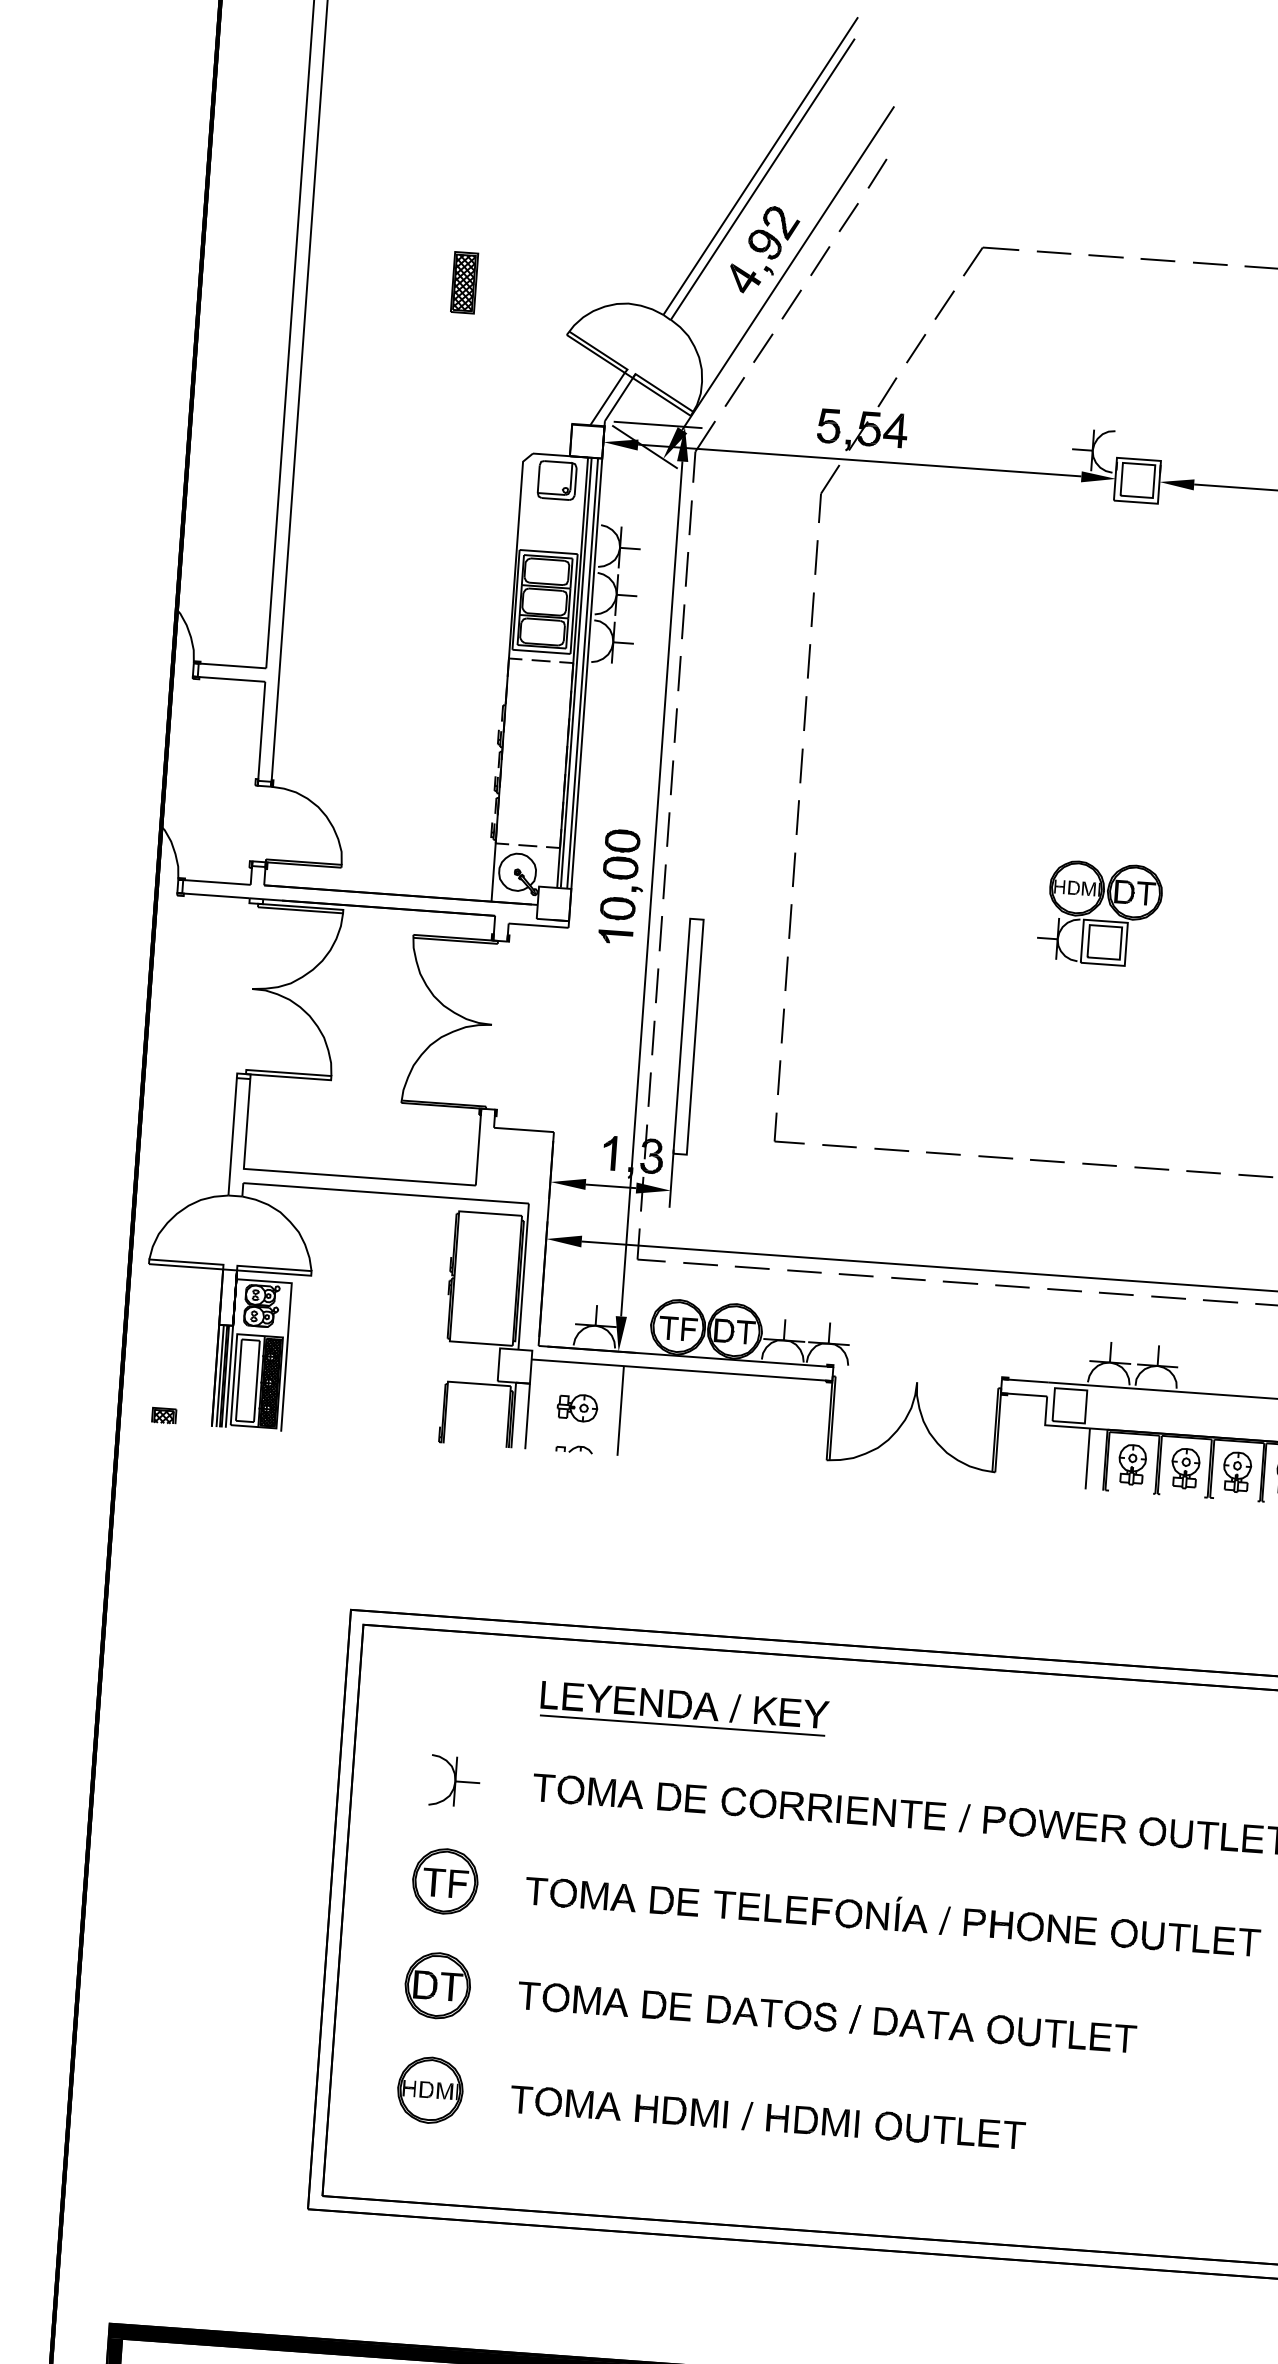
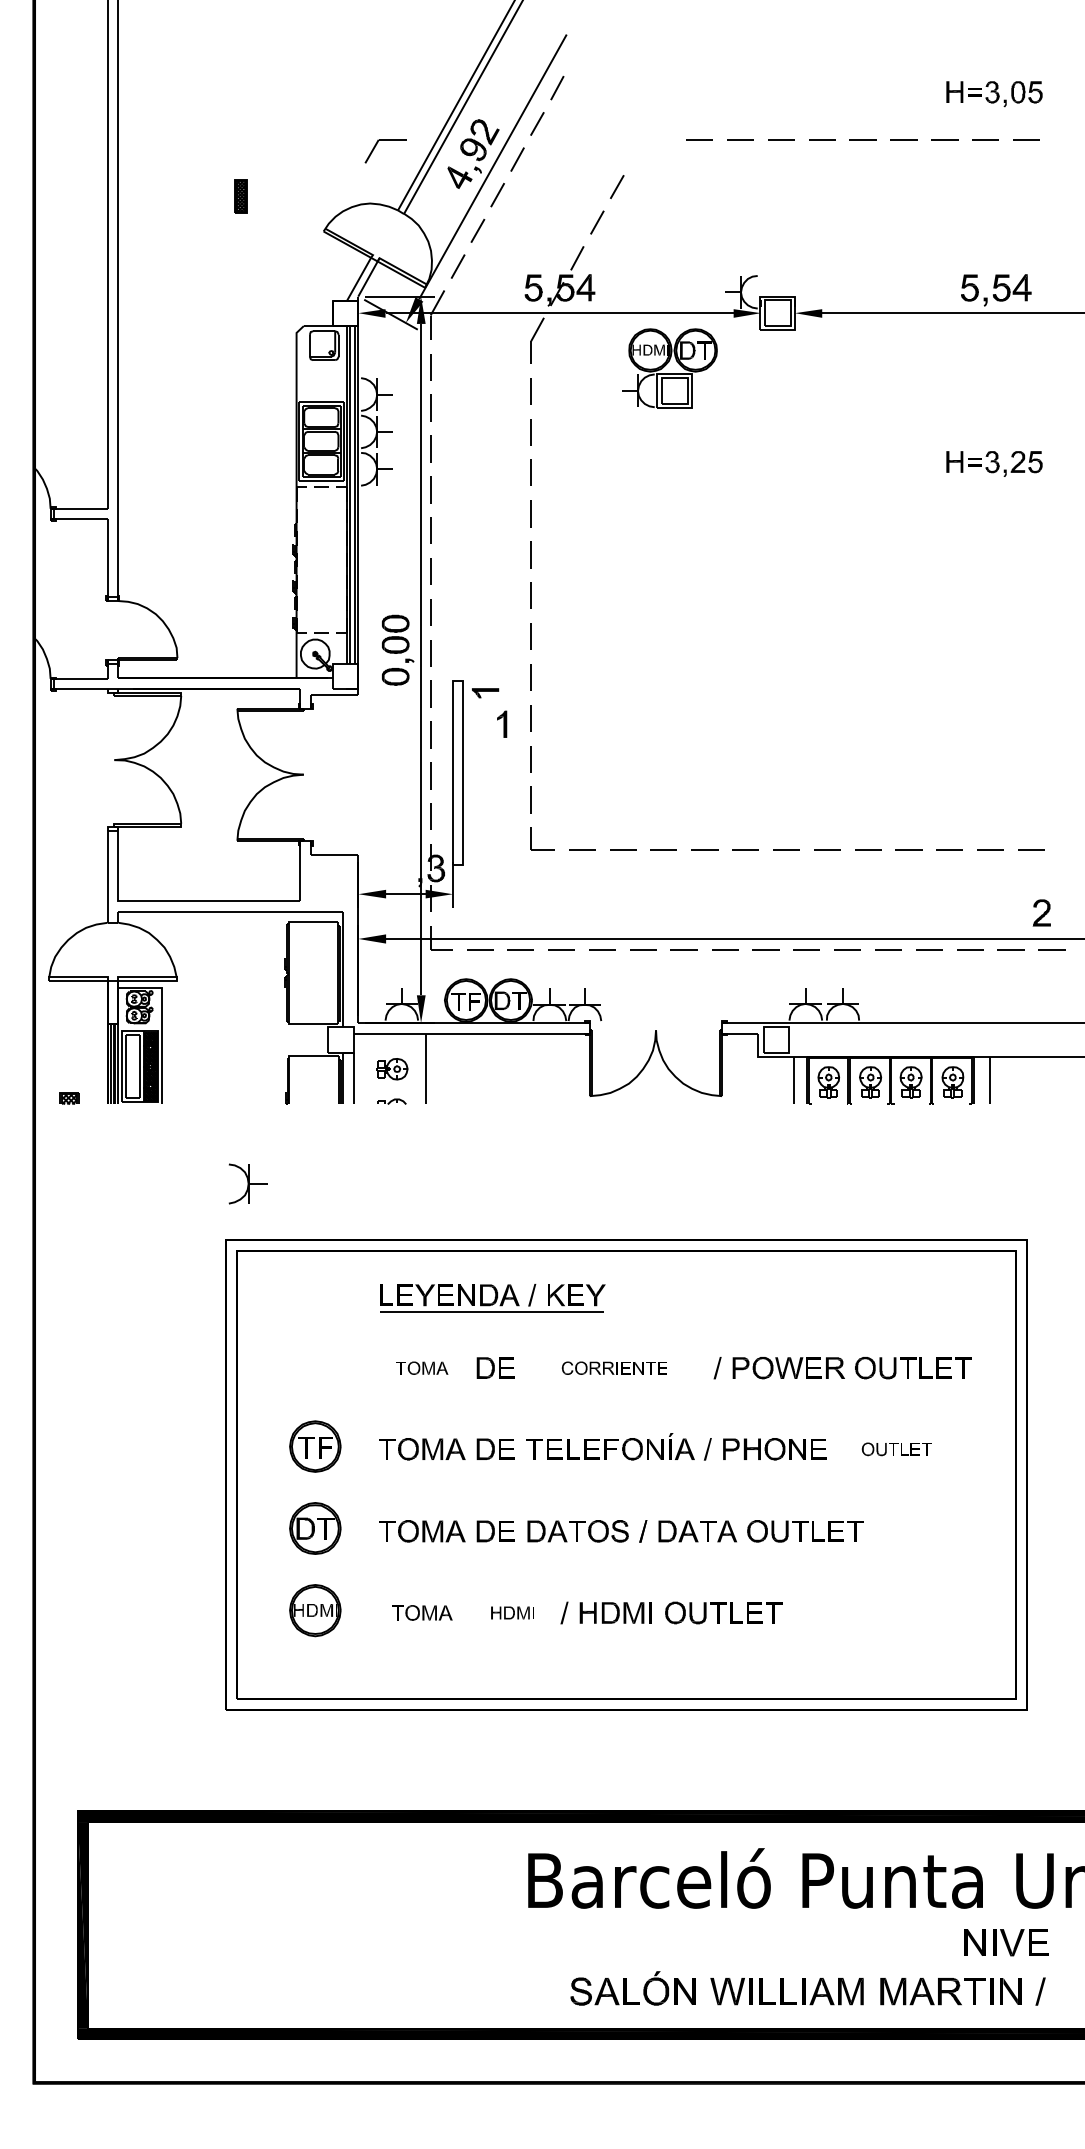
part: (980, 253) -> (377, 144), moved
part: (464, 282) -> (240, 196), size x0.7
part: (1099, 913) -> (669, 368), moved
part: (615, 937) -> (485, 693), moved
part: (610, 1152) -> (502, 723), moved
part: (454, 1780) -> (247, 1183), moved
part: (588, 1791) -> (422, 1368), size x0.6
part: (833, 1809) -> (614, 1368), size x0.6
part: (1185, 1938) -> (896, 1449), size x0.6
part: (566, 2102) -> (422, 1612), size x0.7
part: (681, 2110) -> (512, 1612), size x0.6

